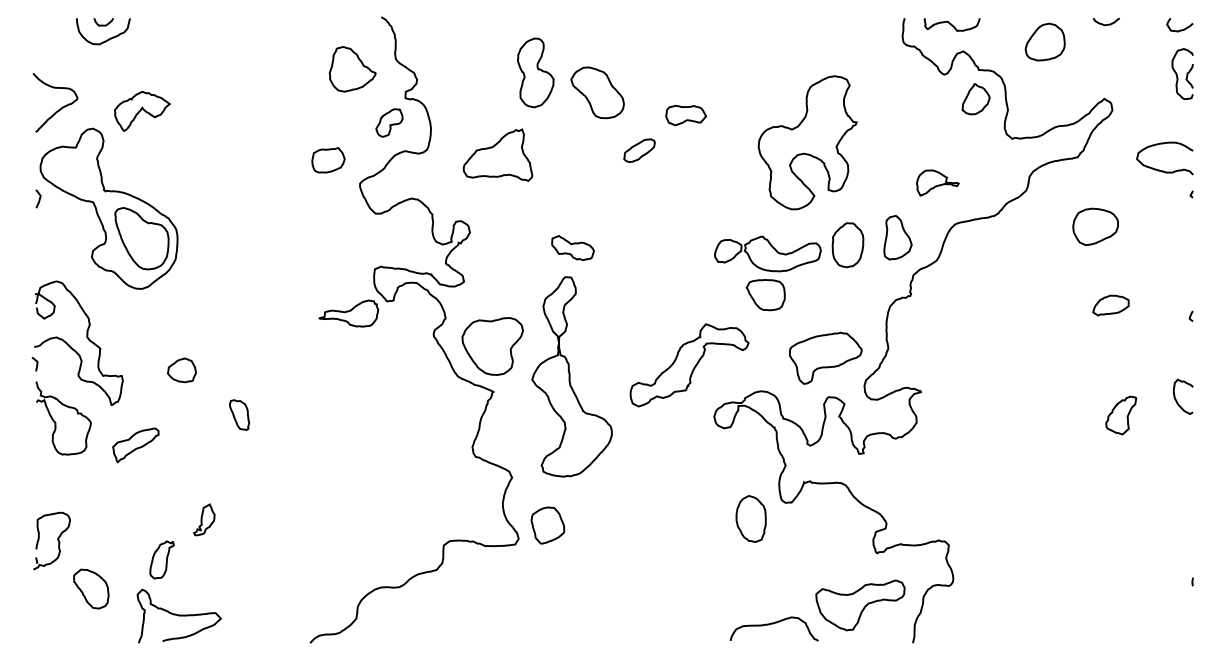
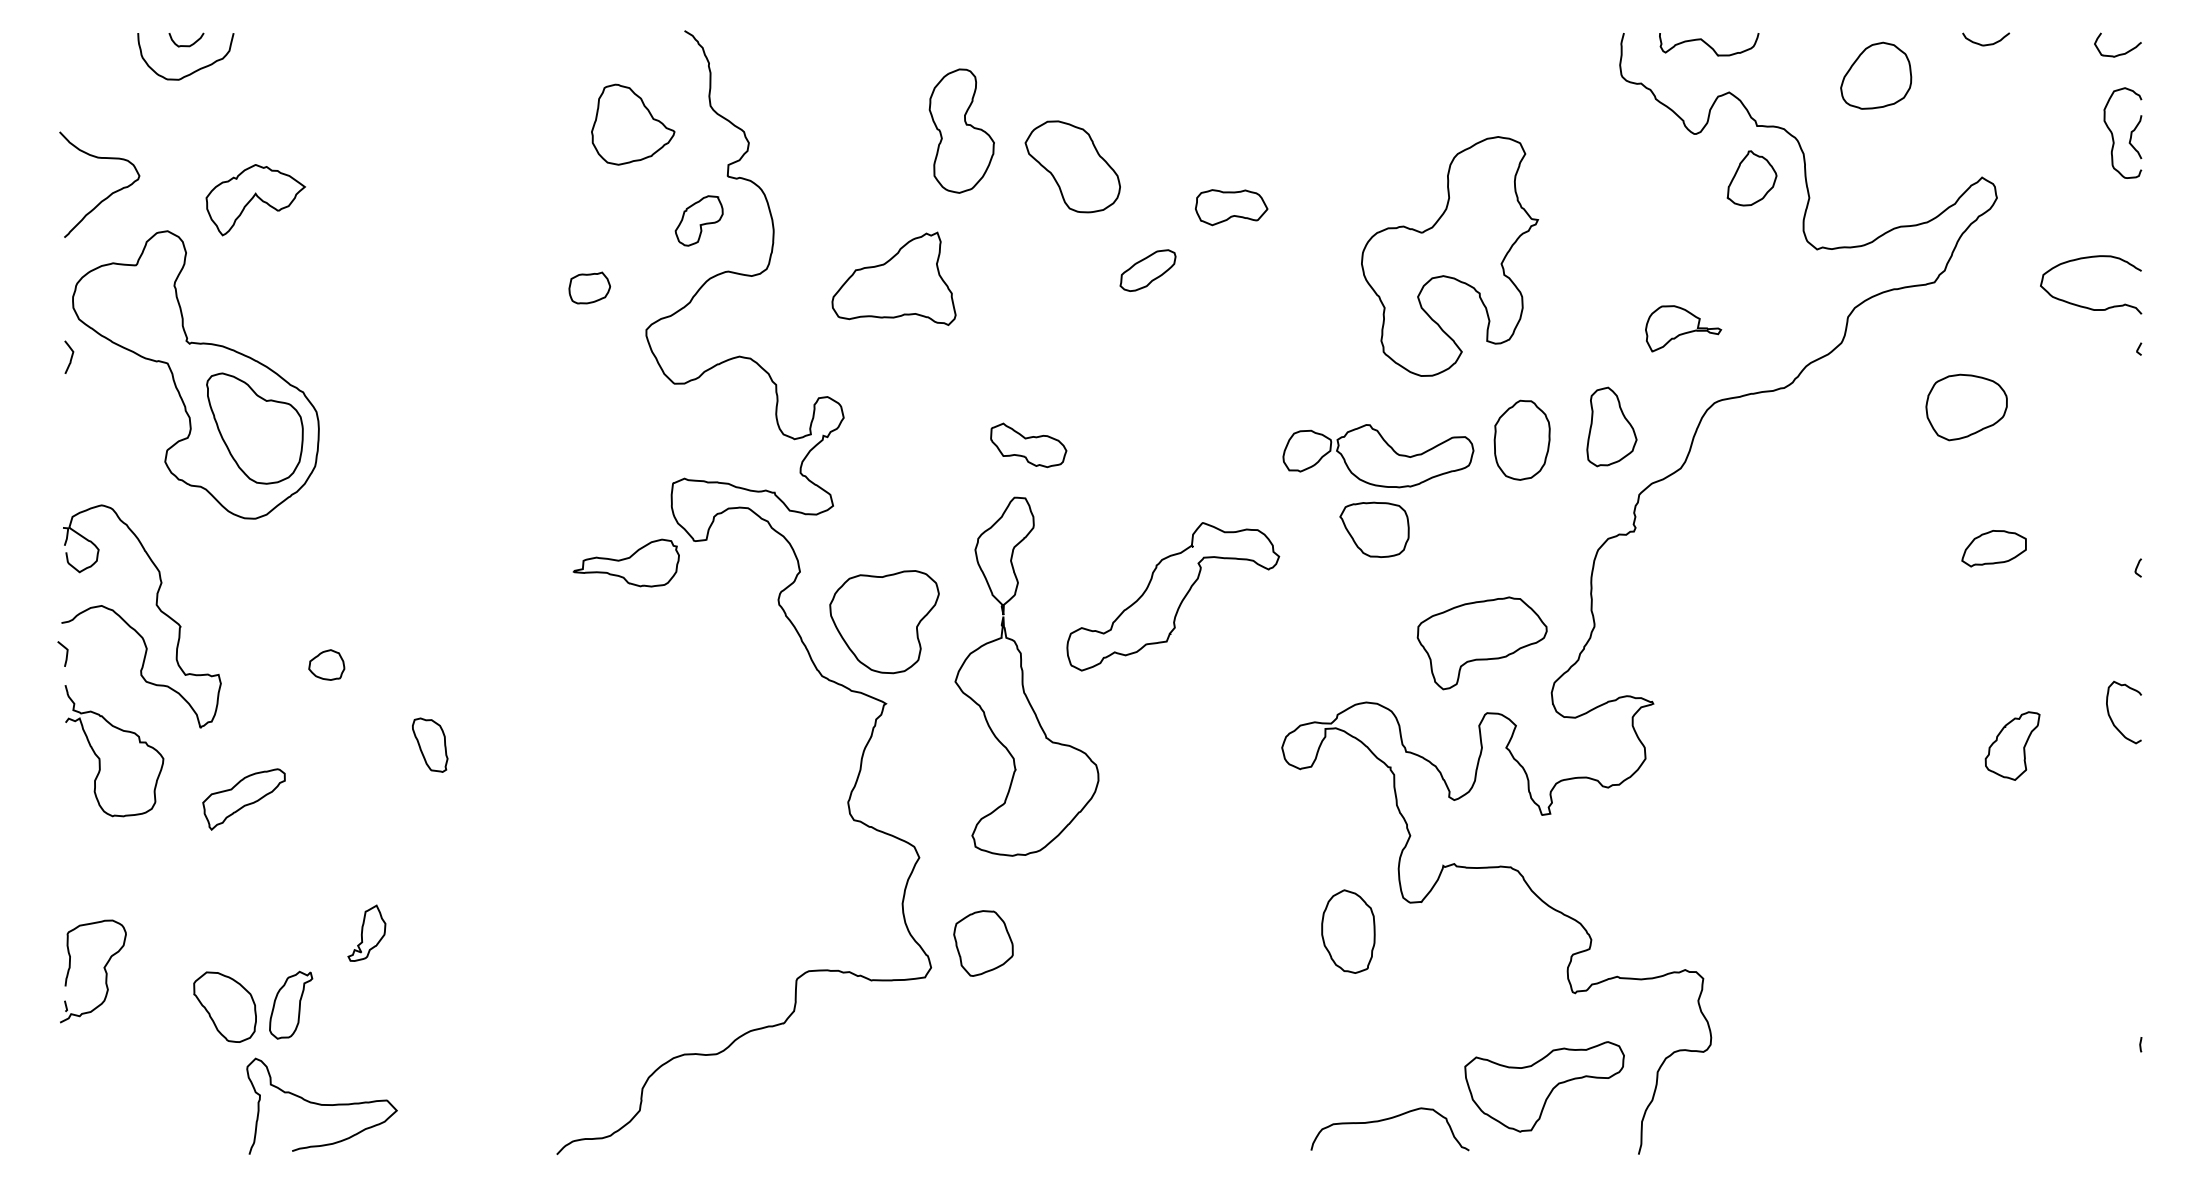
part: (328, 160) -> (589, 288), size x0.7
part: (689, 365) -> (1173, 596), moved
part: (181, 370) -> (325, 665), size x0.7
part: (91, 588) -> (225, 1006), moved

